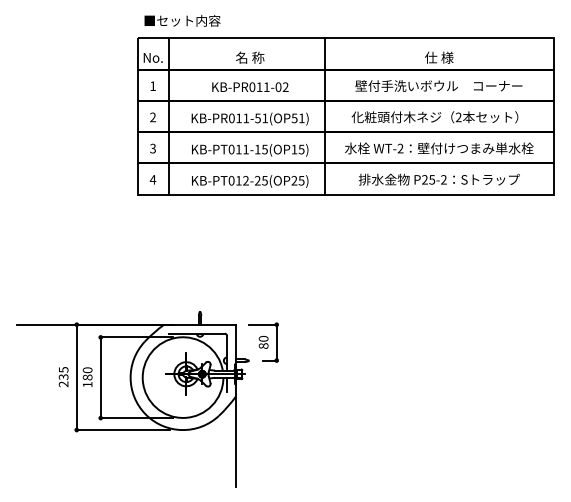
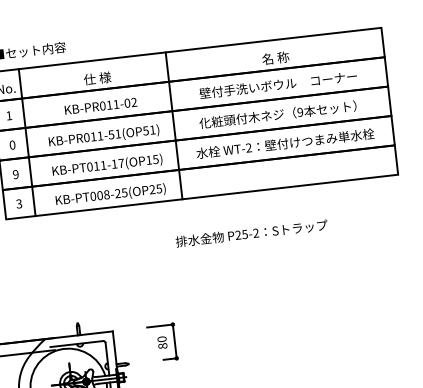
text: (249, 57) -> (96, 78), 名 称 -> 仕 様
text: (439, 57) -> (275, 58), 仕 様 -> 名 称
text: (152, 117) -> (12, 145), 2 -> 0
text: (458, 117) -> (300, 112), 2 -> 9
text: (152, 148) -> (15, 174), 3 -> 9
text: (264, 149) -> (120, 163), KB-PT011-15(OP15) -> KB-PT011-17(OP15)
text: (152, 179) -> (18, 203), 4 -> 3
text: (438, 179) -> (250, 233), moved
text: (242, 180) -> (103, 194), KB-PT012-25(OP25) -> KB-PT008-25(OP25)
part: (263, 342) -> (162, 342), moved

